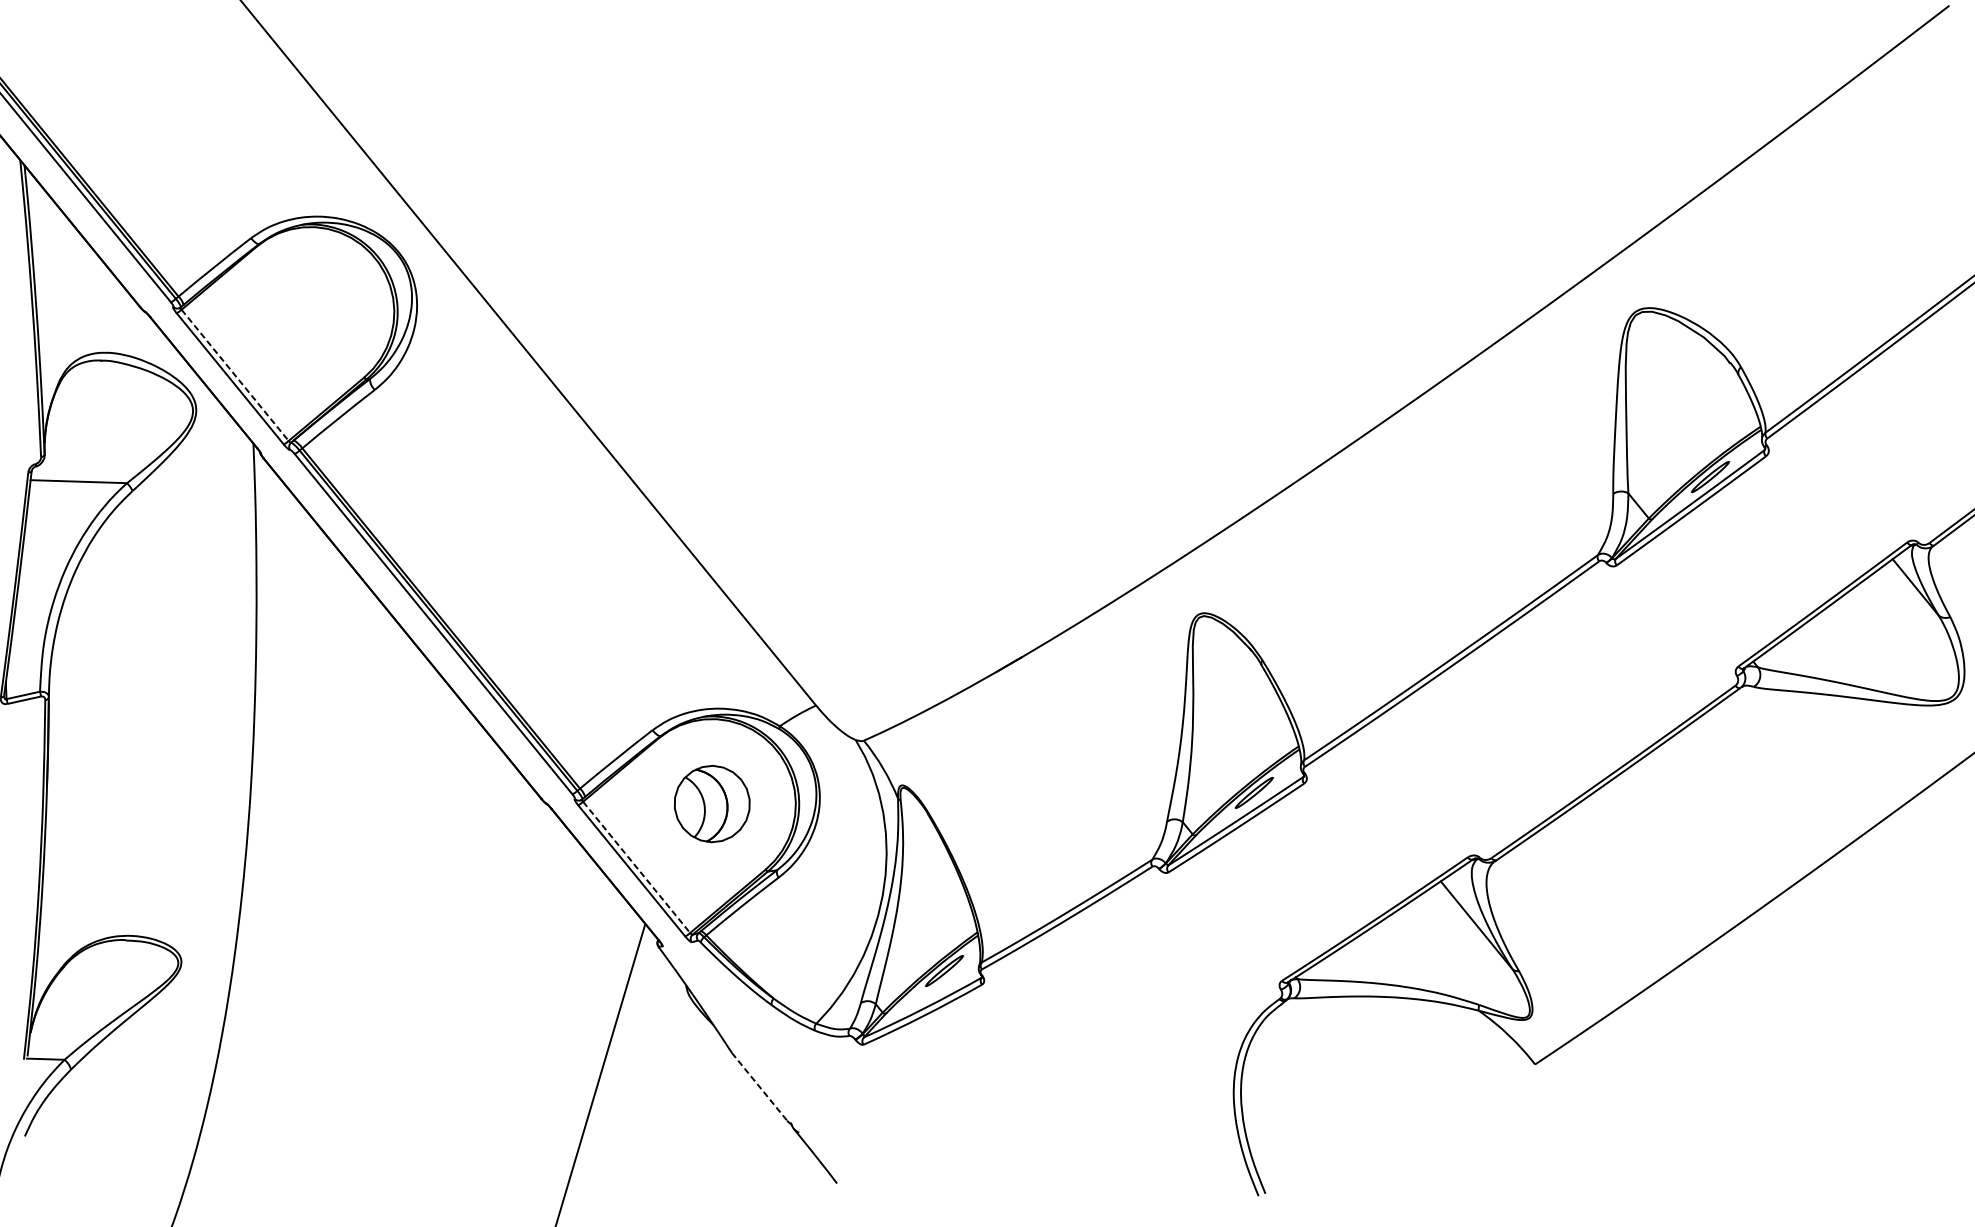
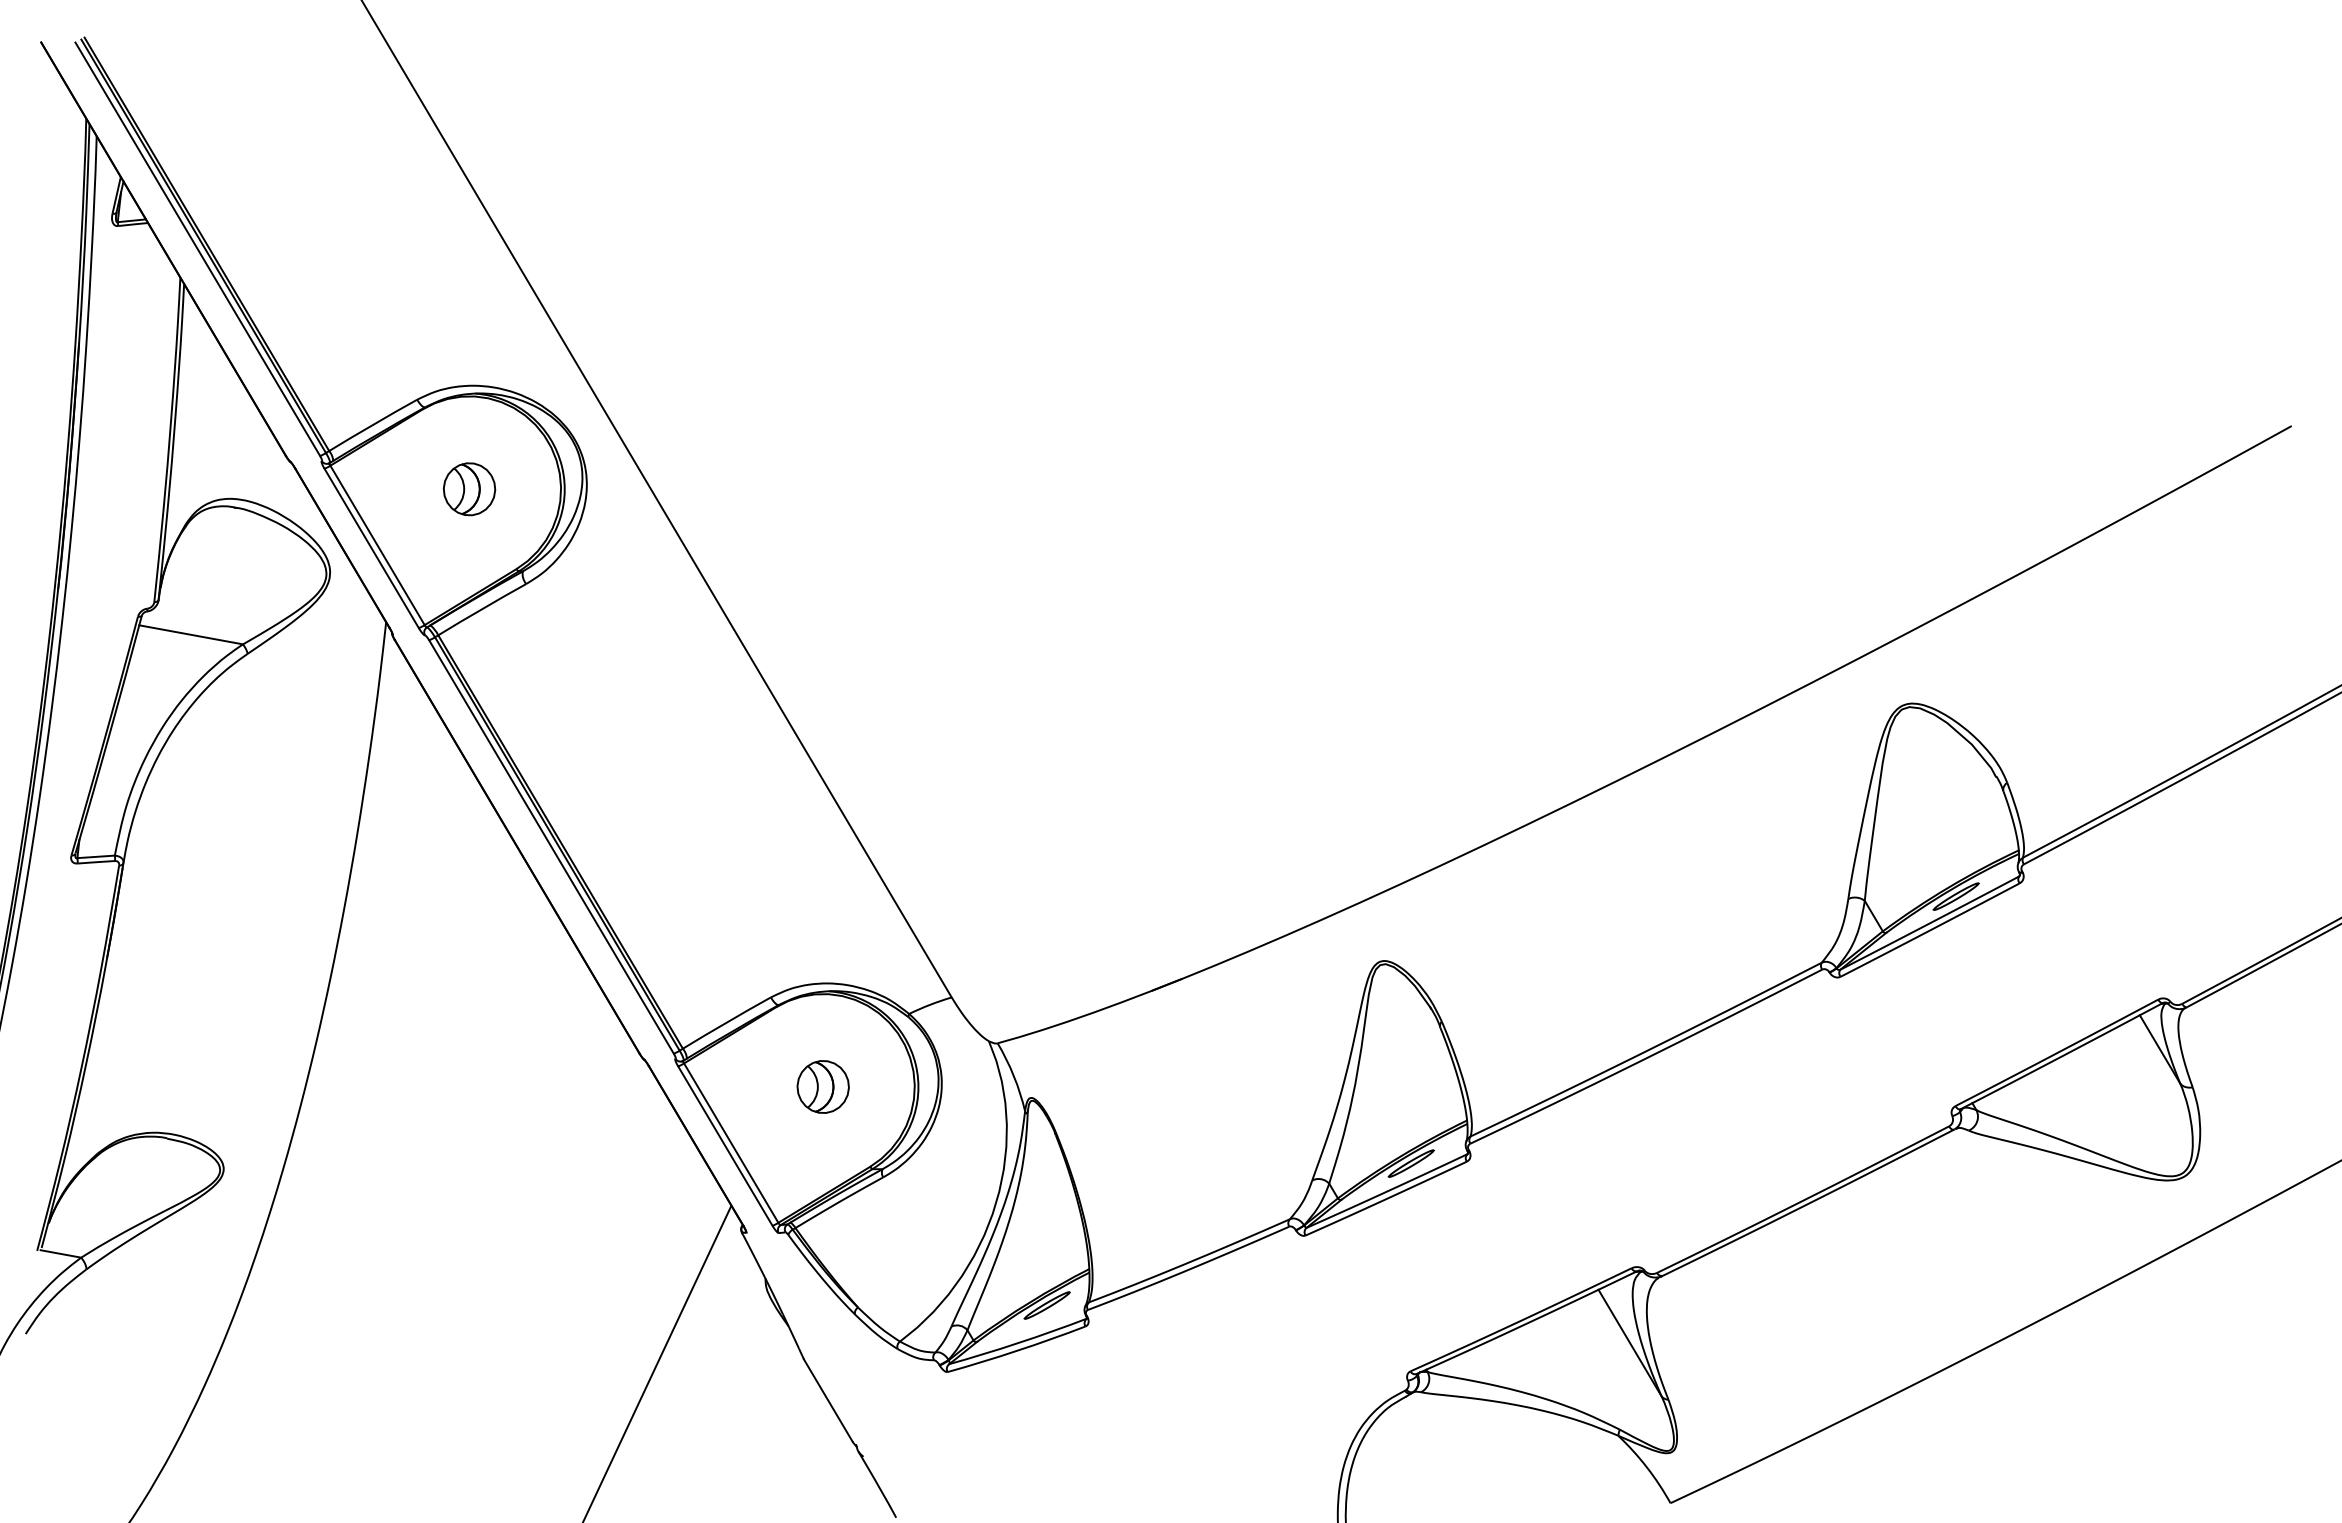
part: (310, 312) -> (469, 489), added
line: (235, 375) -> (377, 545), dashed -> solid
part: (711, 803) -> (822, 1086), size x0.62
line: (636, 867) -> (731, 1143), dashed -> solid
line: (759, 1086) -> (828, 1400), dashed -> solid

